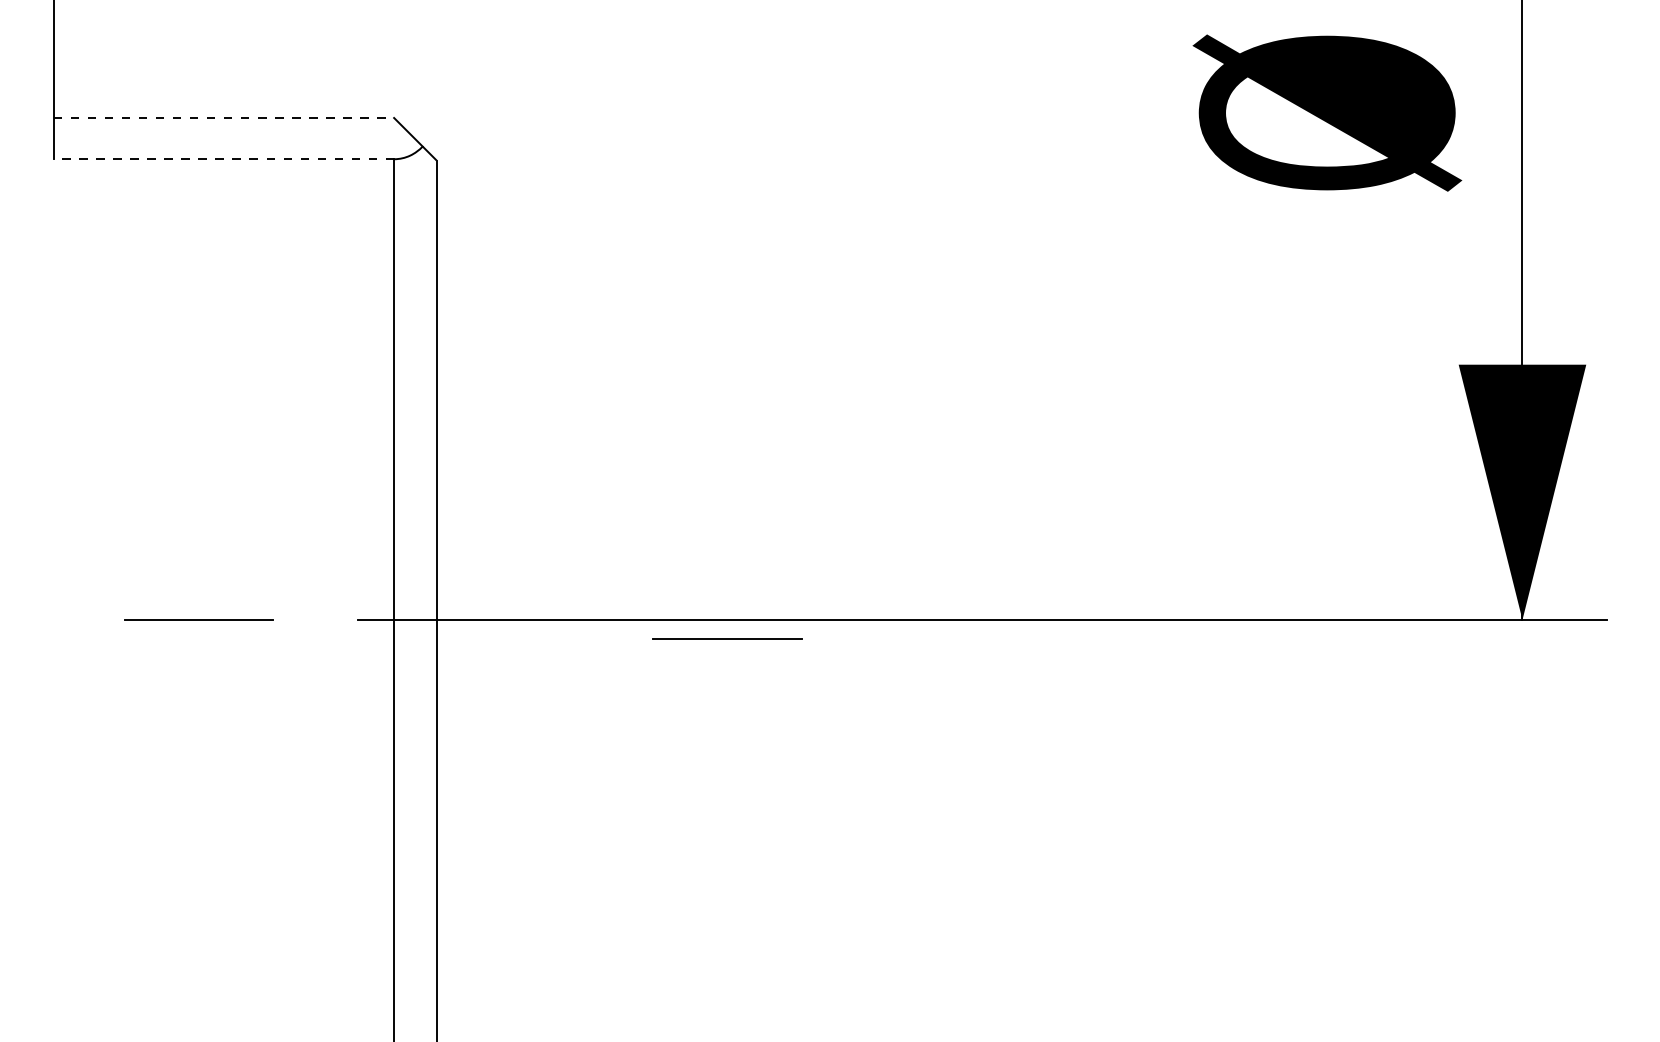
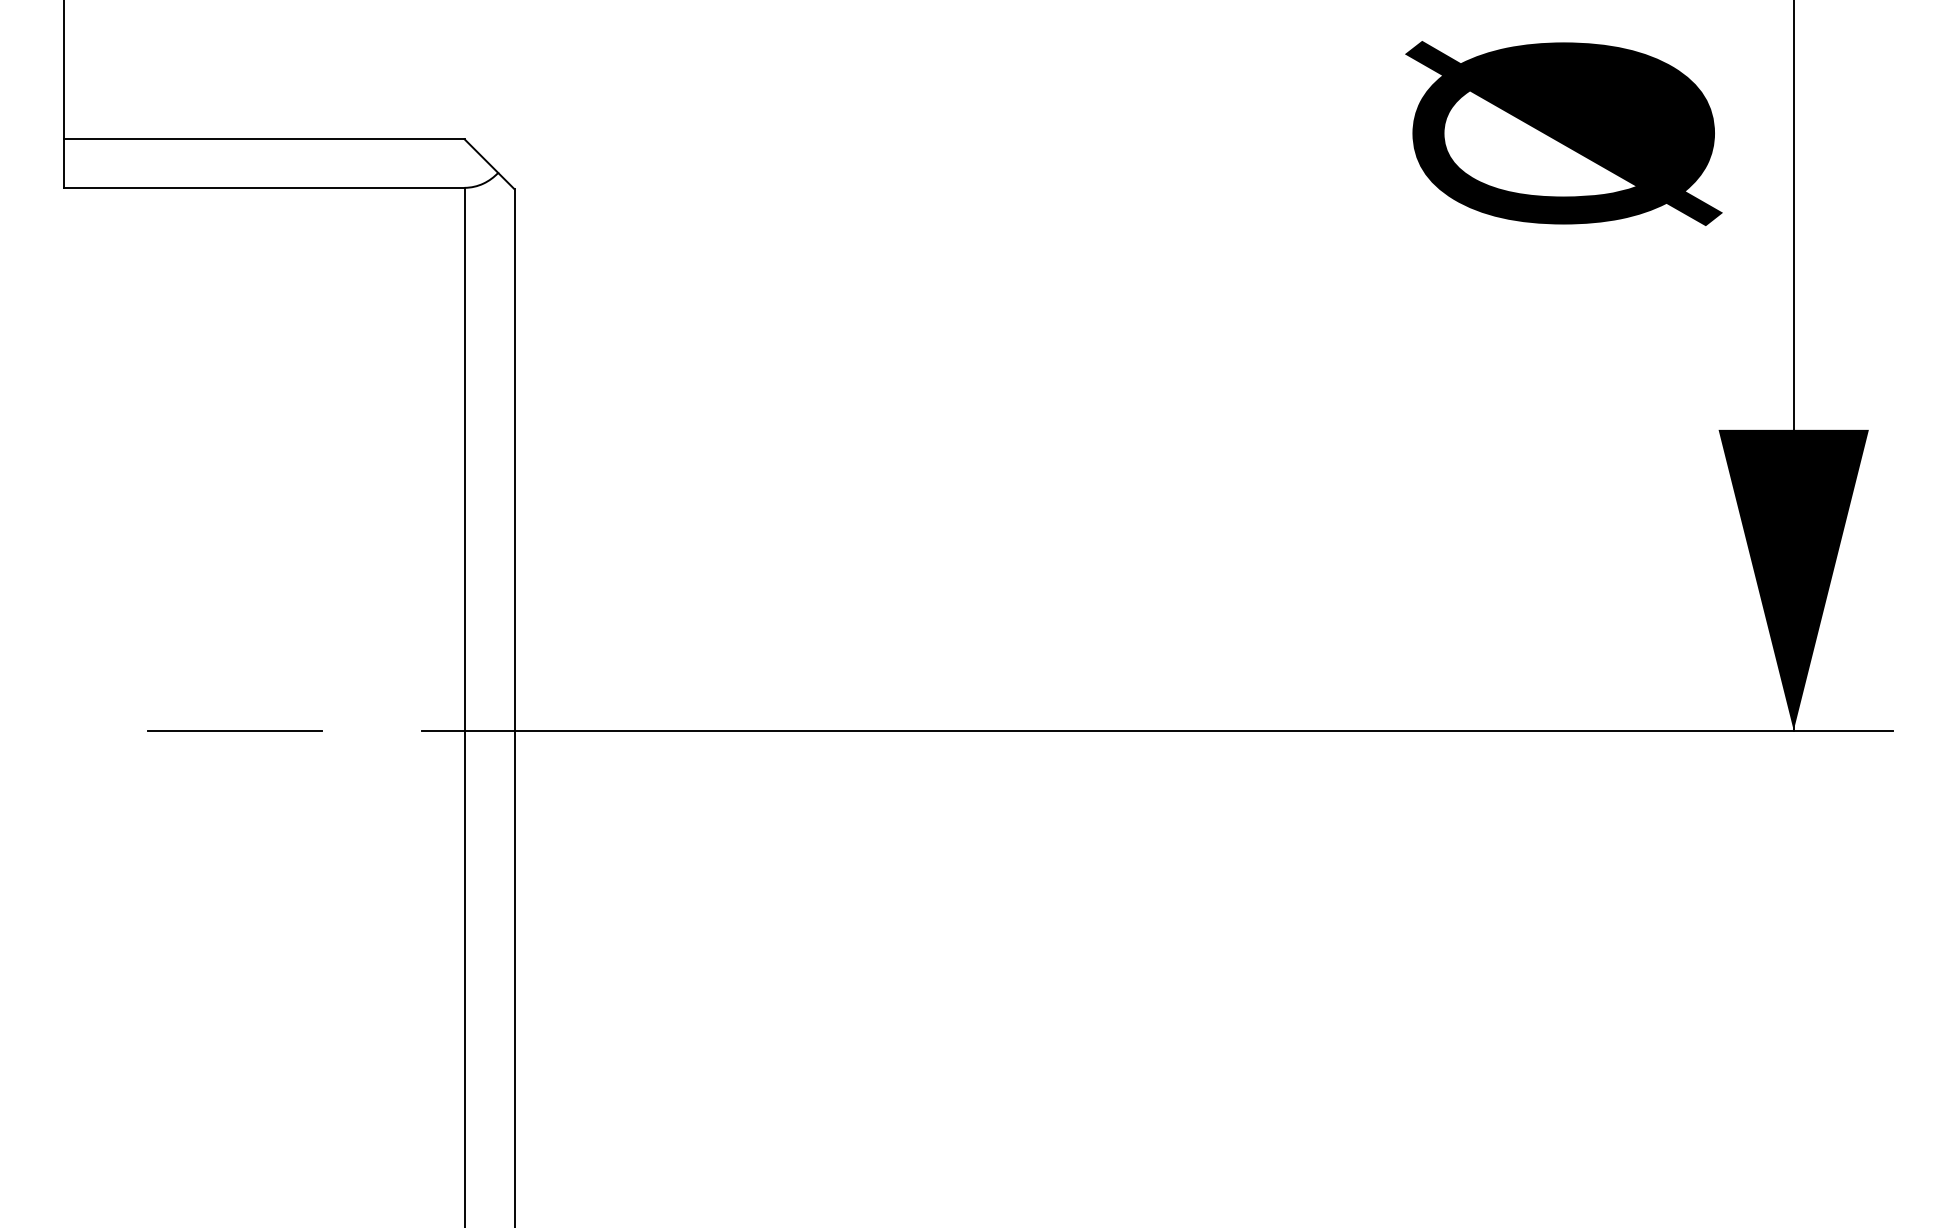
line: (224, 118) -> (264, 139), dashed -> solid
line: (223, 158) -> (263, 187), dashed -> solid
line: (726, 639) -> (856, 753), removed

